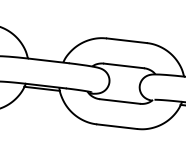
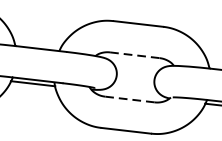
line: (124, 65) -> (135, 54), solid -> dashed
line: (119, 101) -> (129, 99), solid -> dashed

